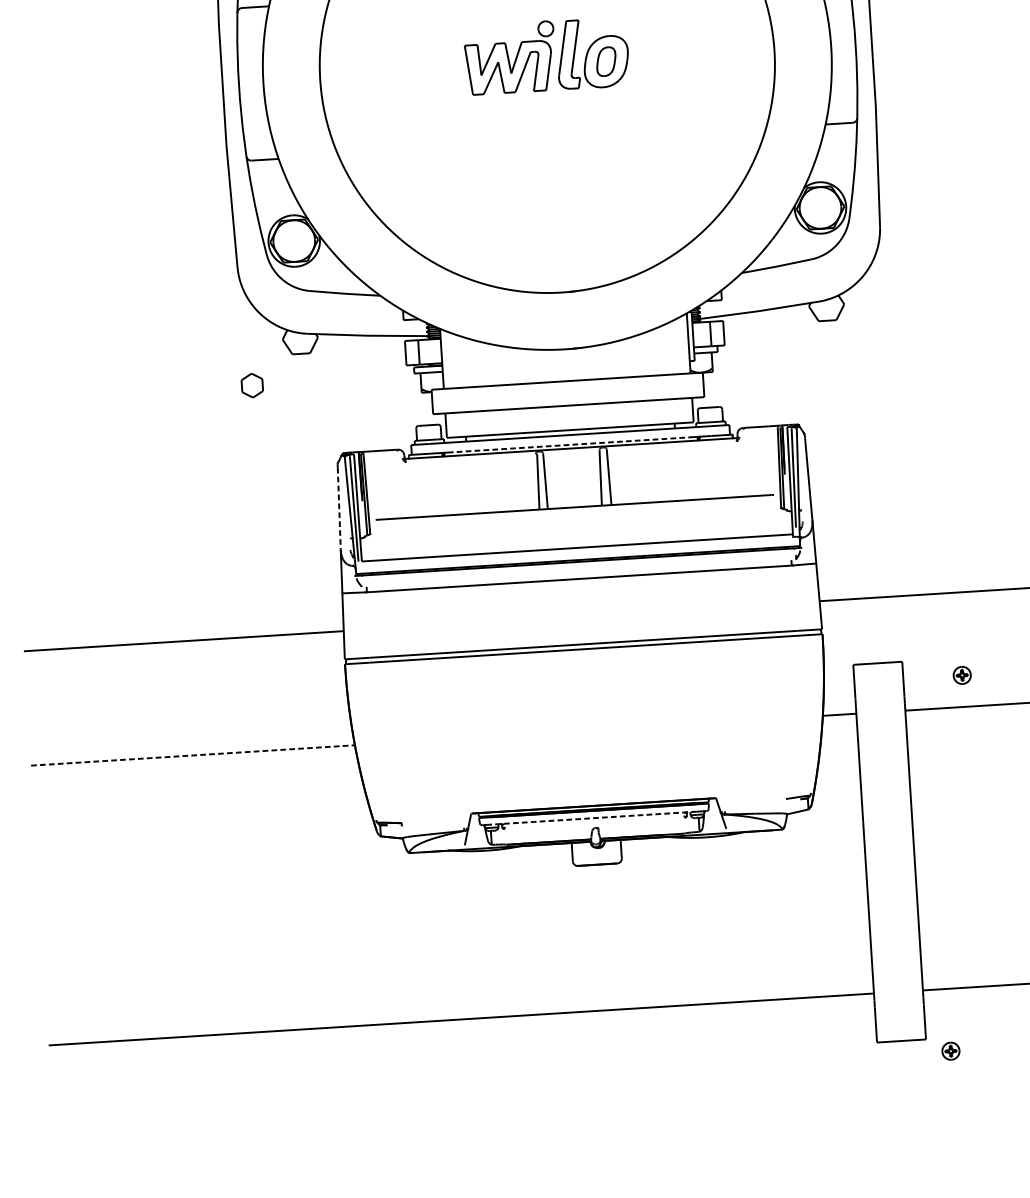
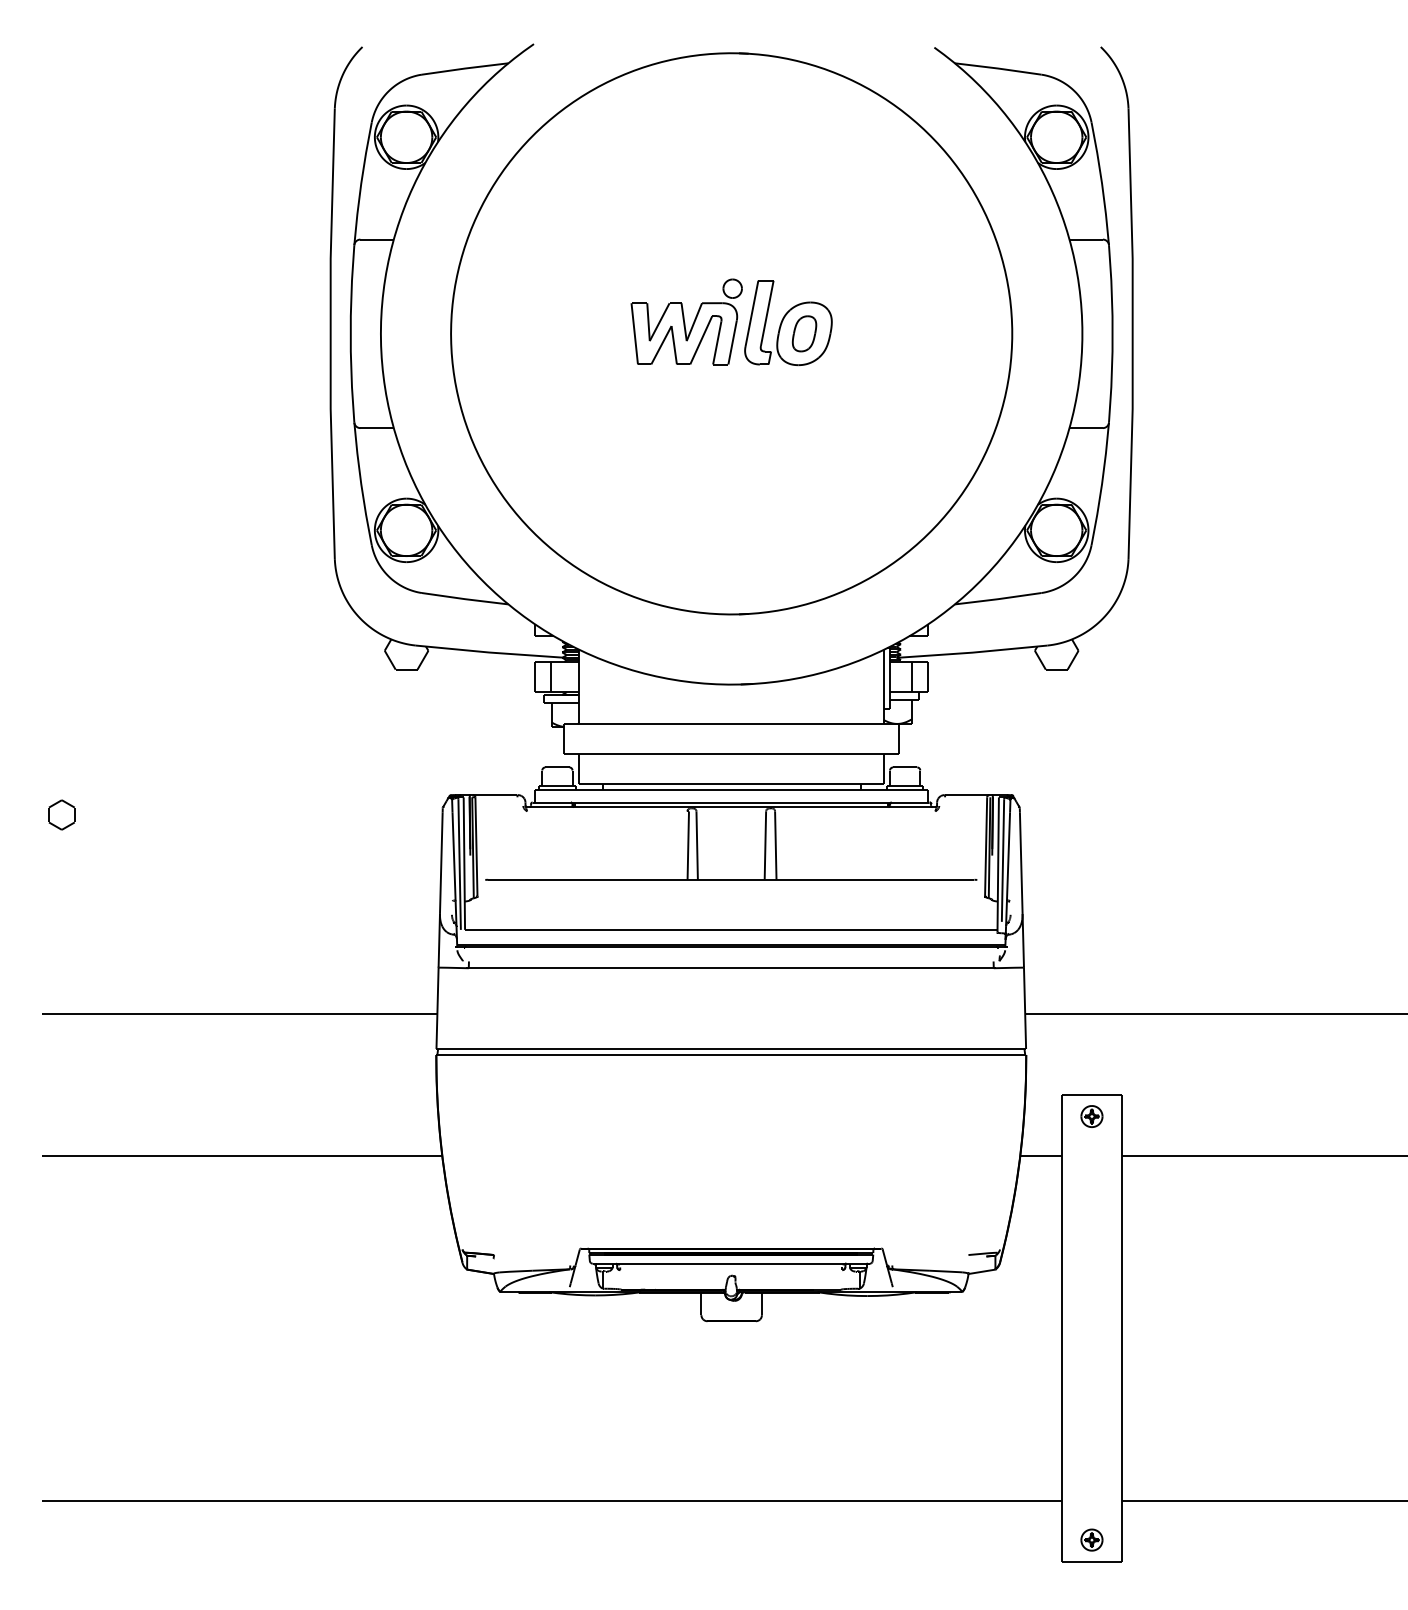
part: (252, 385) -> (61, 814), moved
line: (571, 444) -> (731, 802), dashed -> solid
line: (339, 508) -> (441, 863), dashed -> solid
part: (961, 675) -> (1091, 1116), moved
line: (193, 755) -> (242, 1155), dashed -> solid
line: (593, 818) -> (730, 1263), dashed -> solid
part: (950, 1050) -> (1091, 1539), moved

